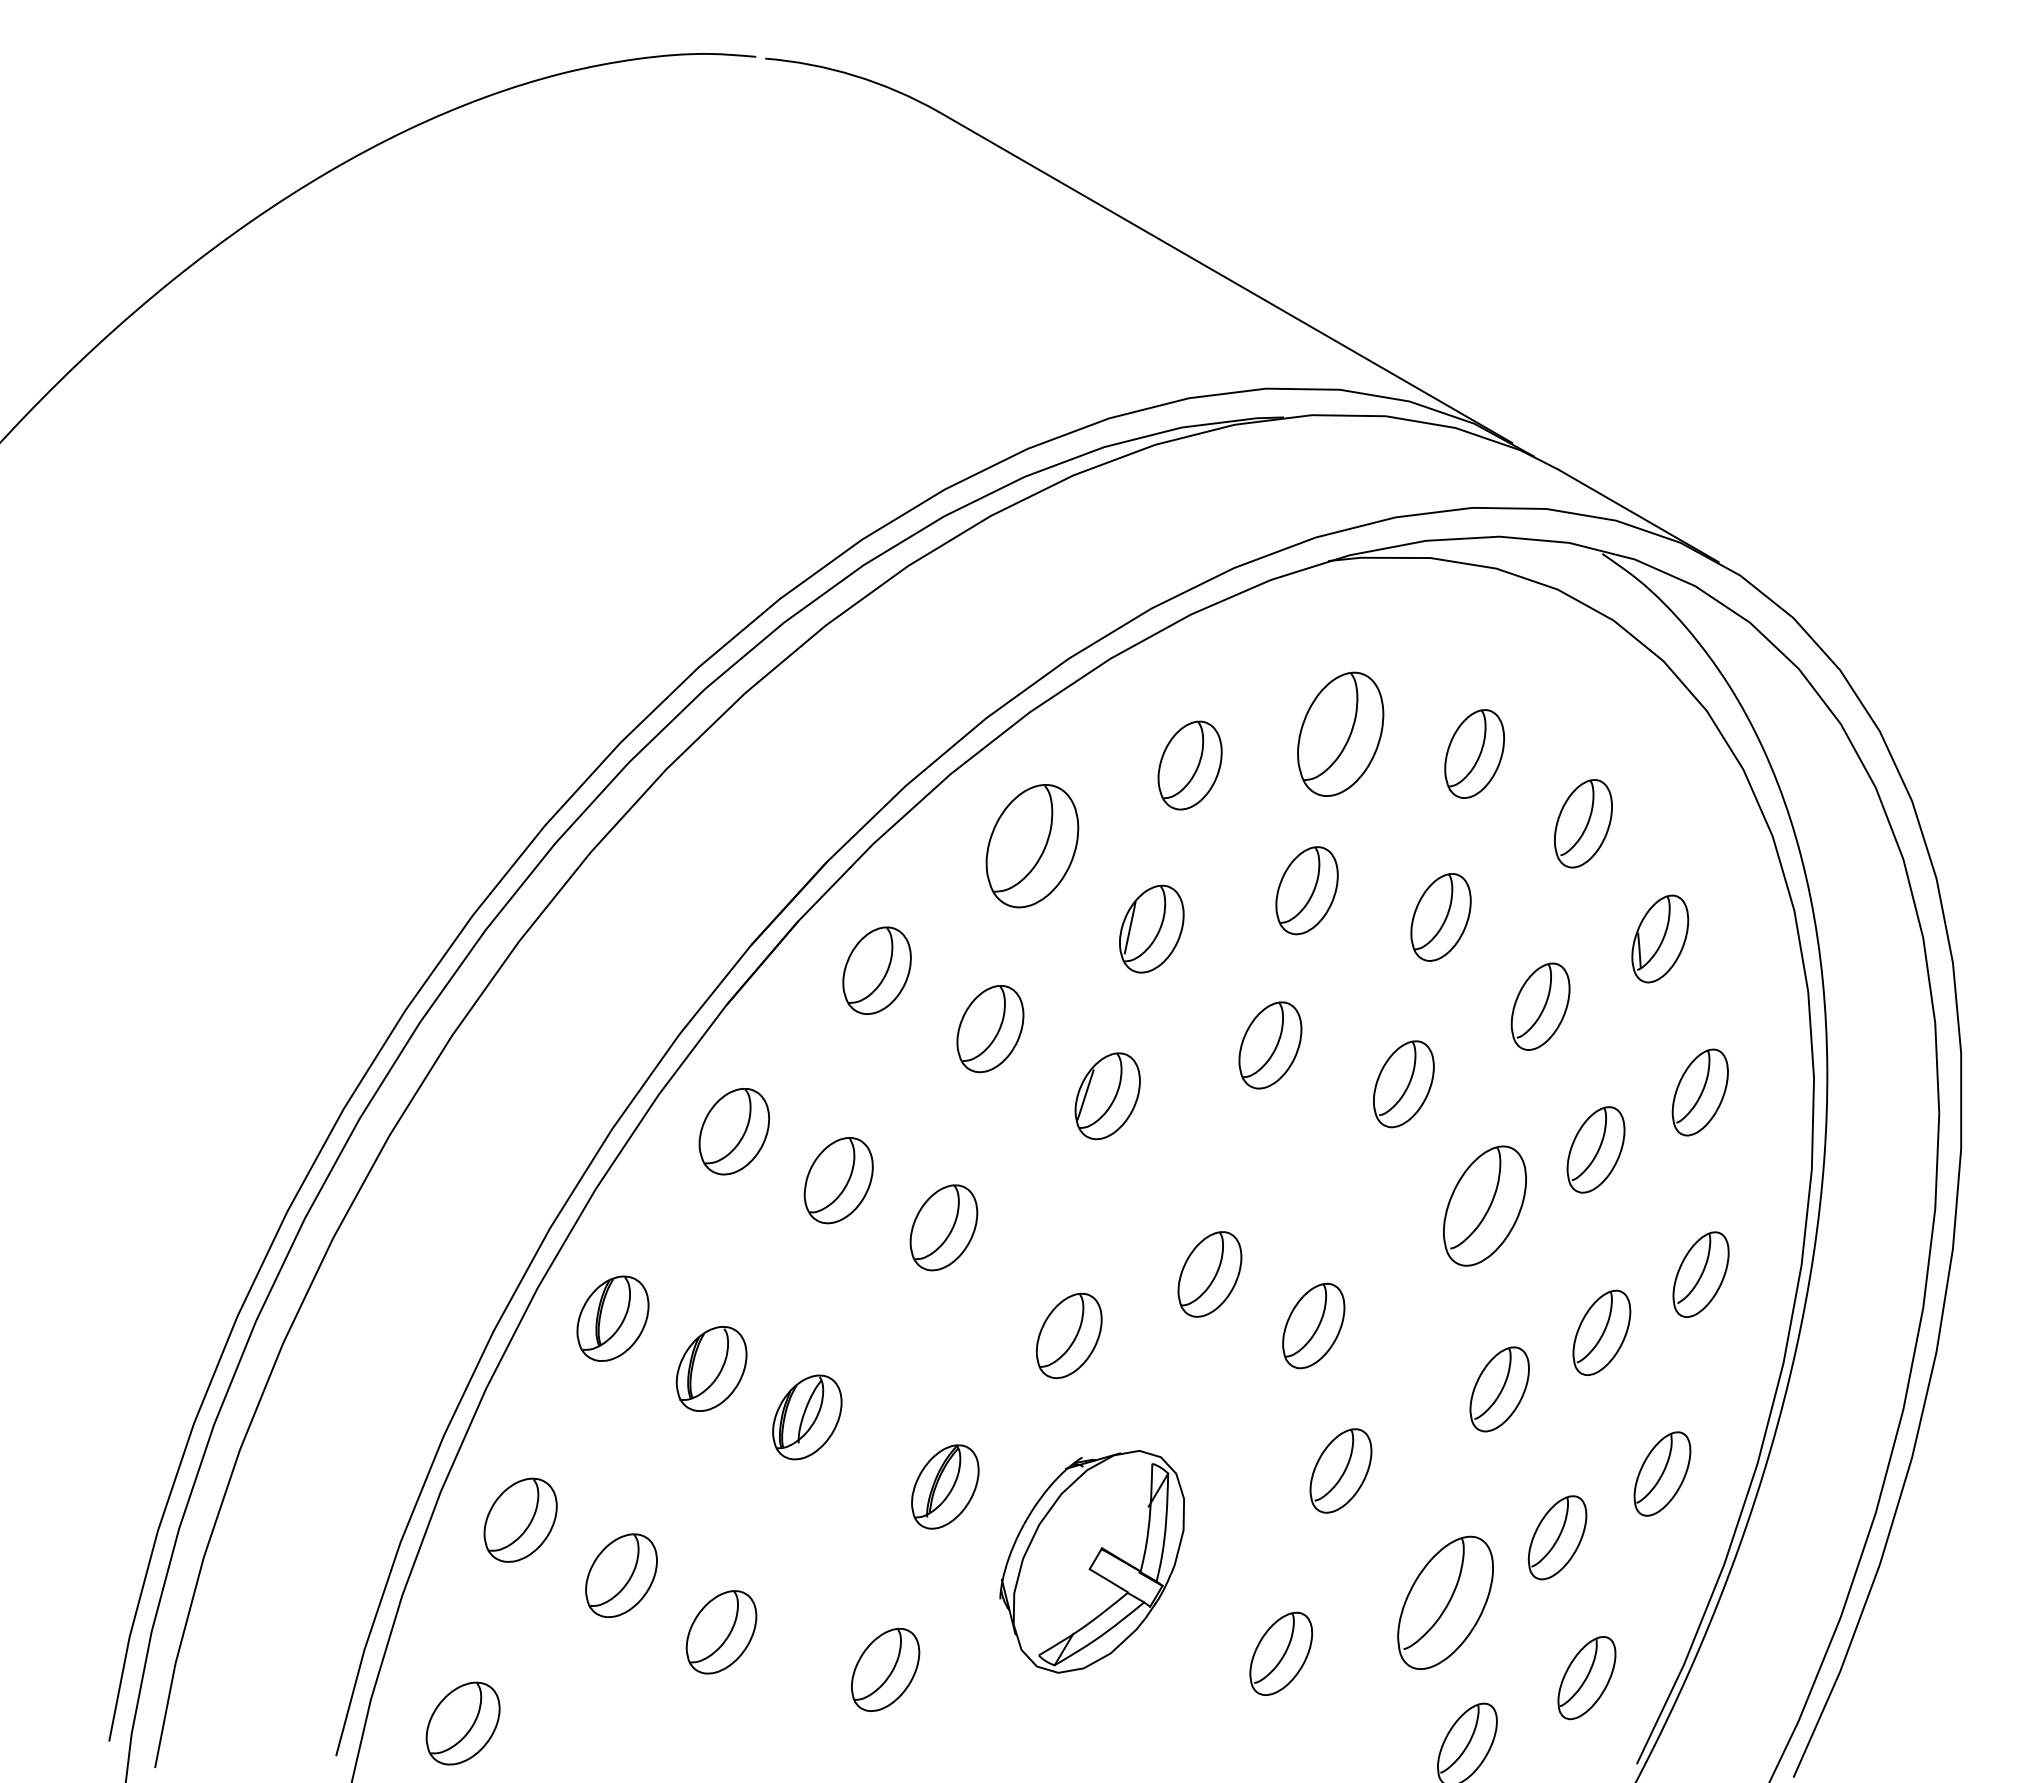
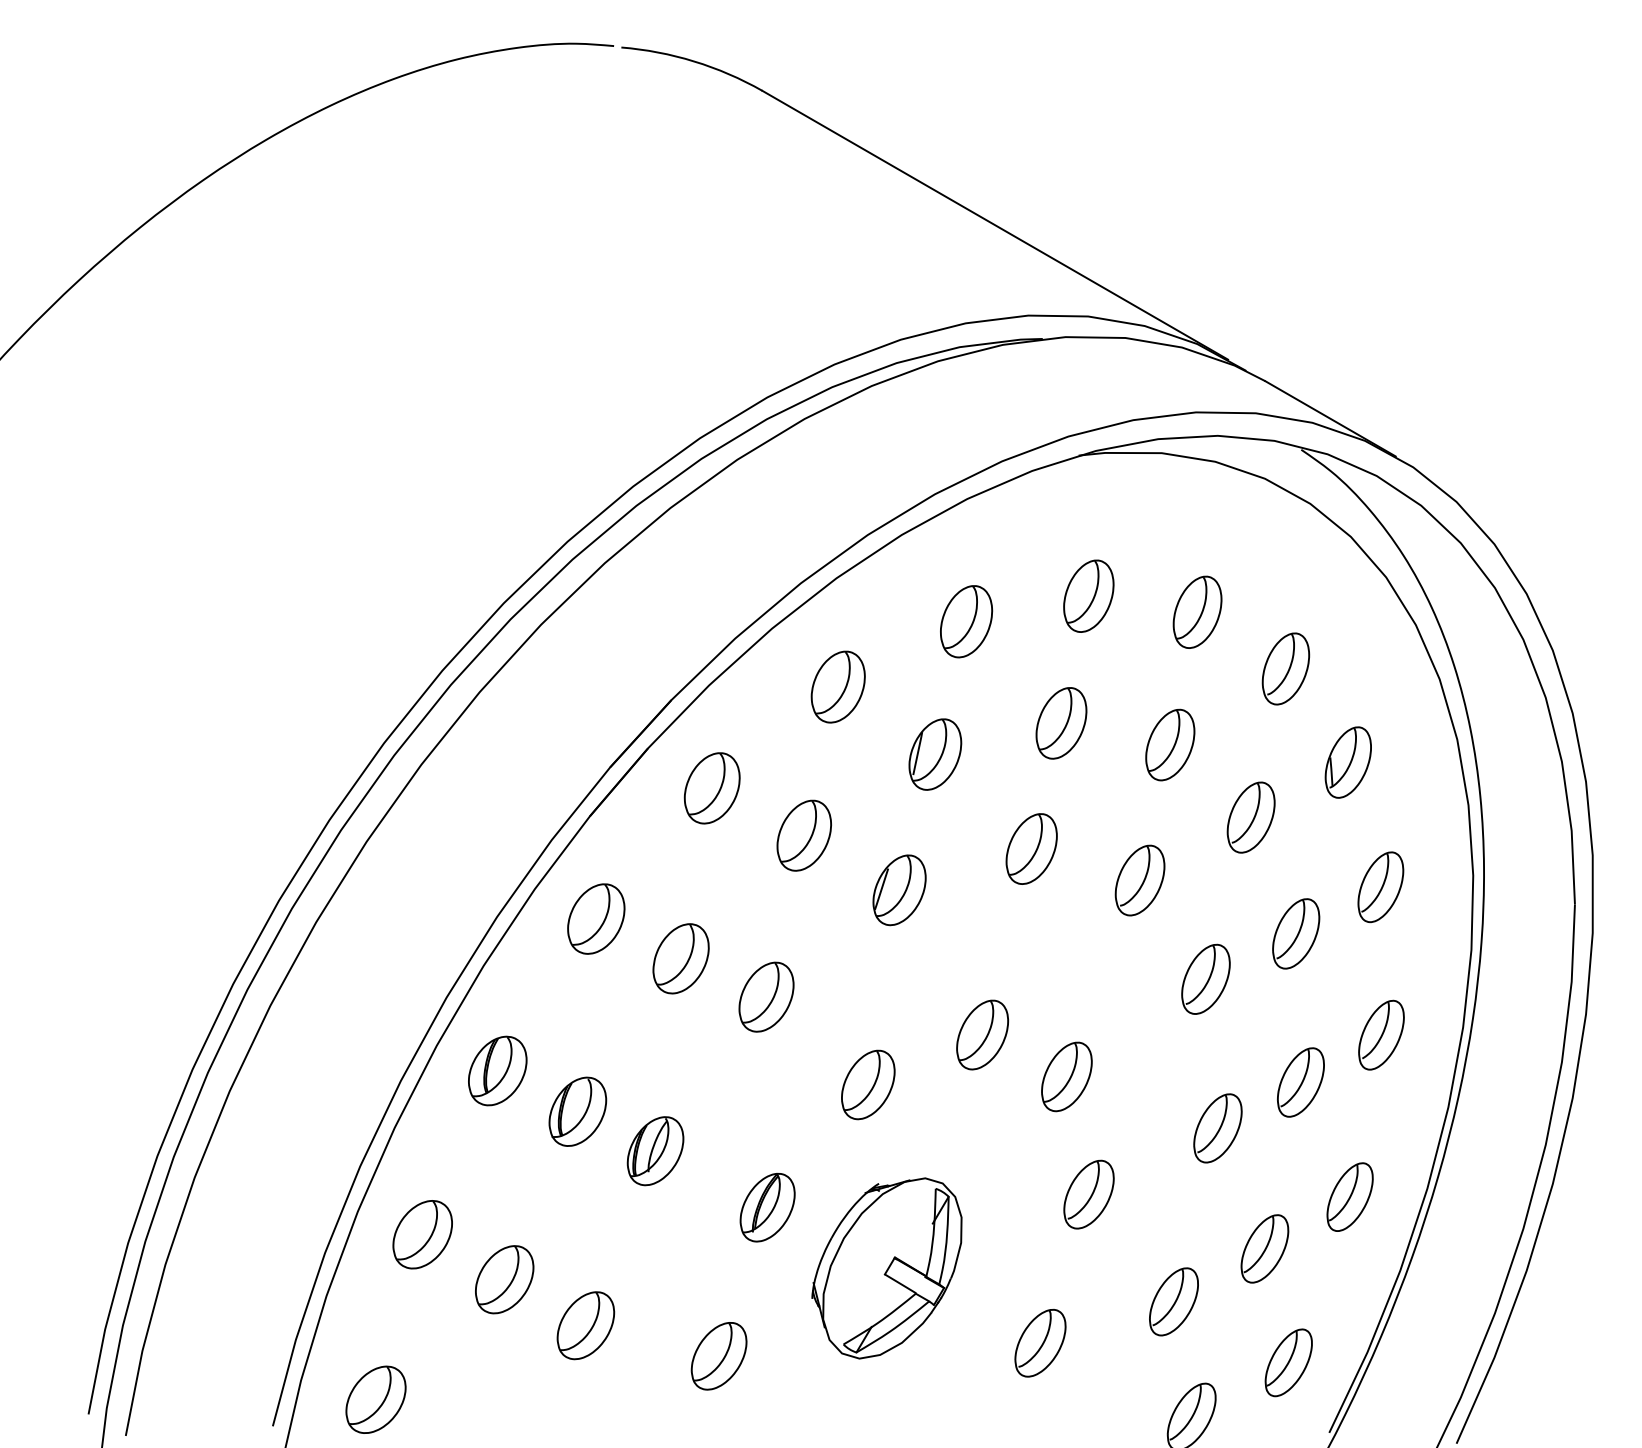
part: (1340, 733) -> (1088, 595), size x0.71
part: (1031, 845) -> (837, 686), size x0.71
part: (1484, 1204) -> (1205, 978), size x0.71
part: (1444, 1602) -> (1173, 1301), size x0.62

